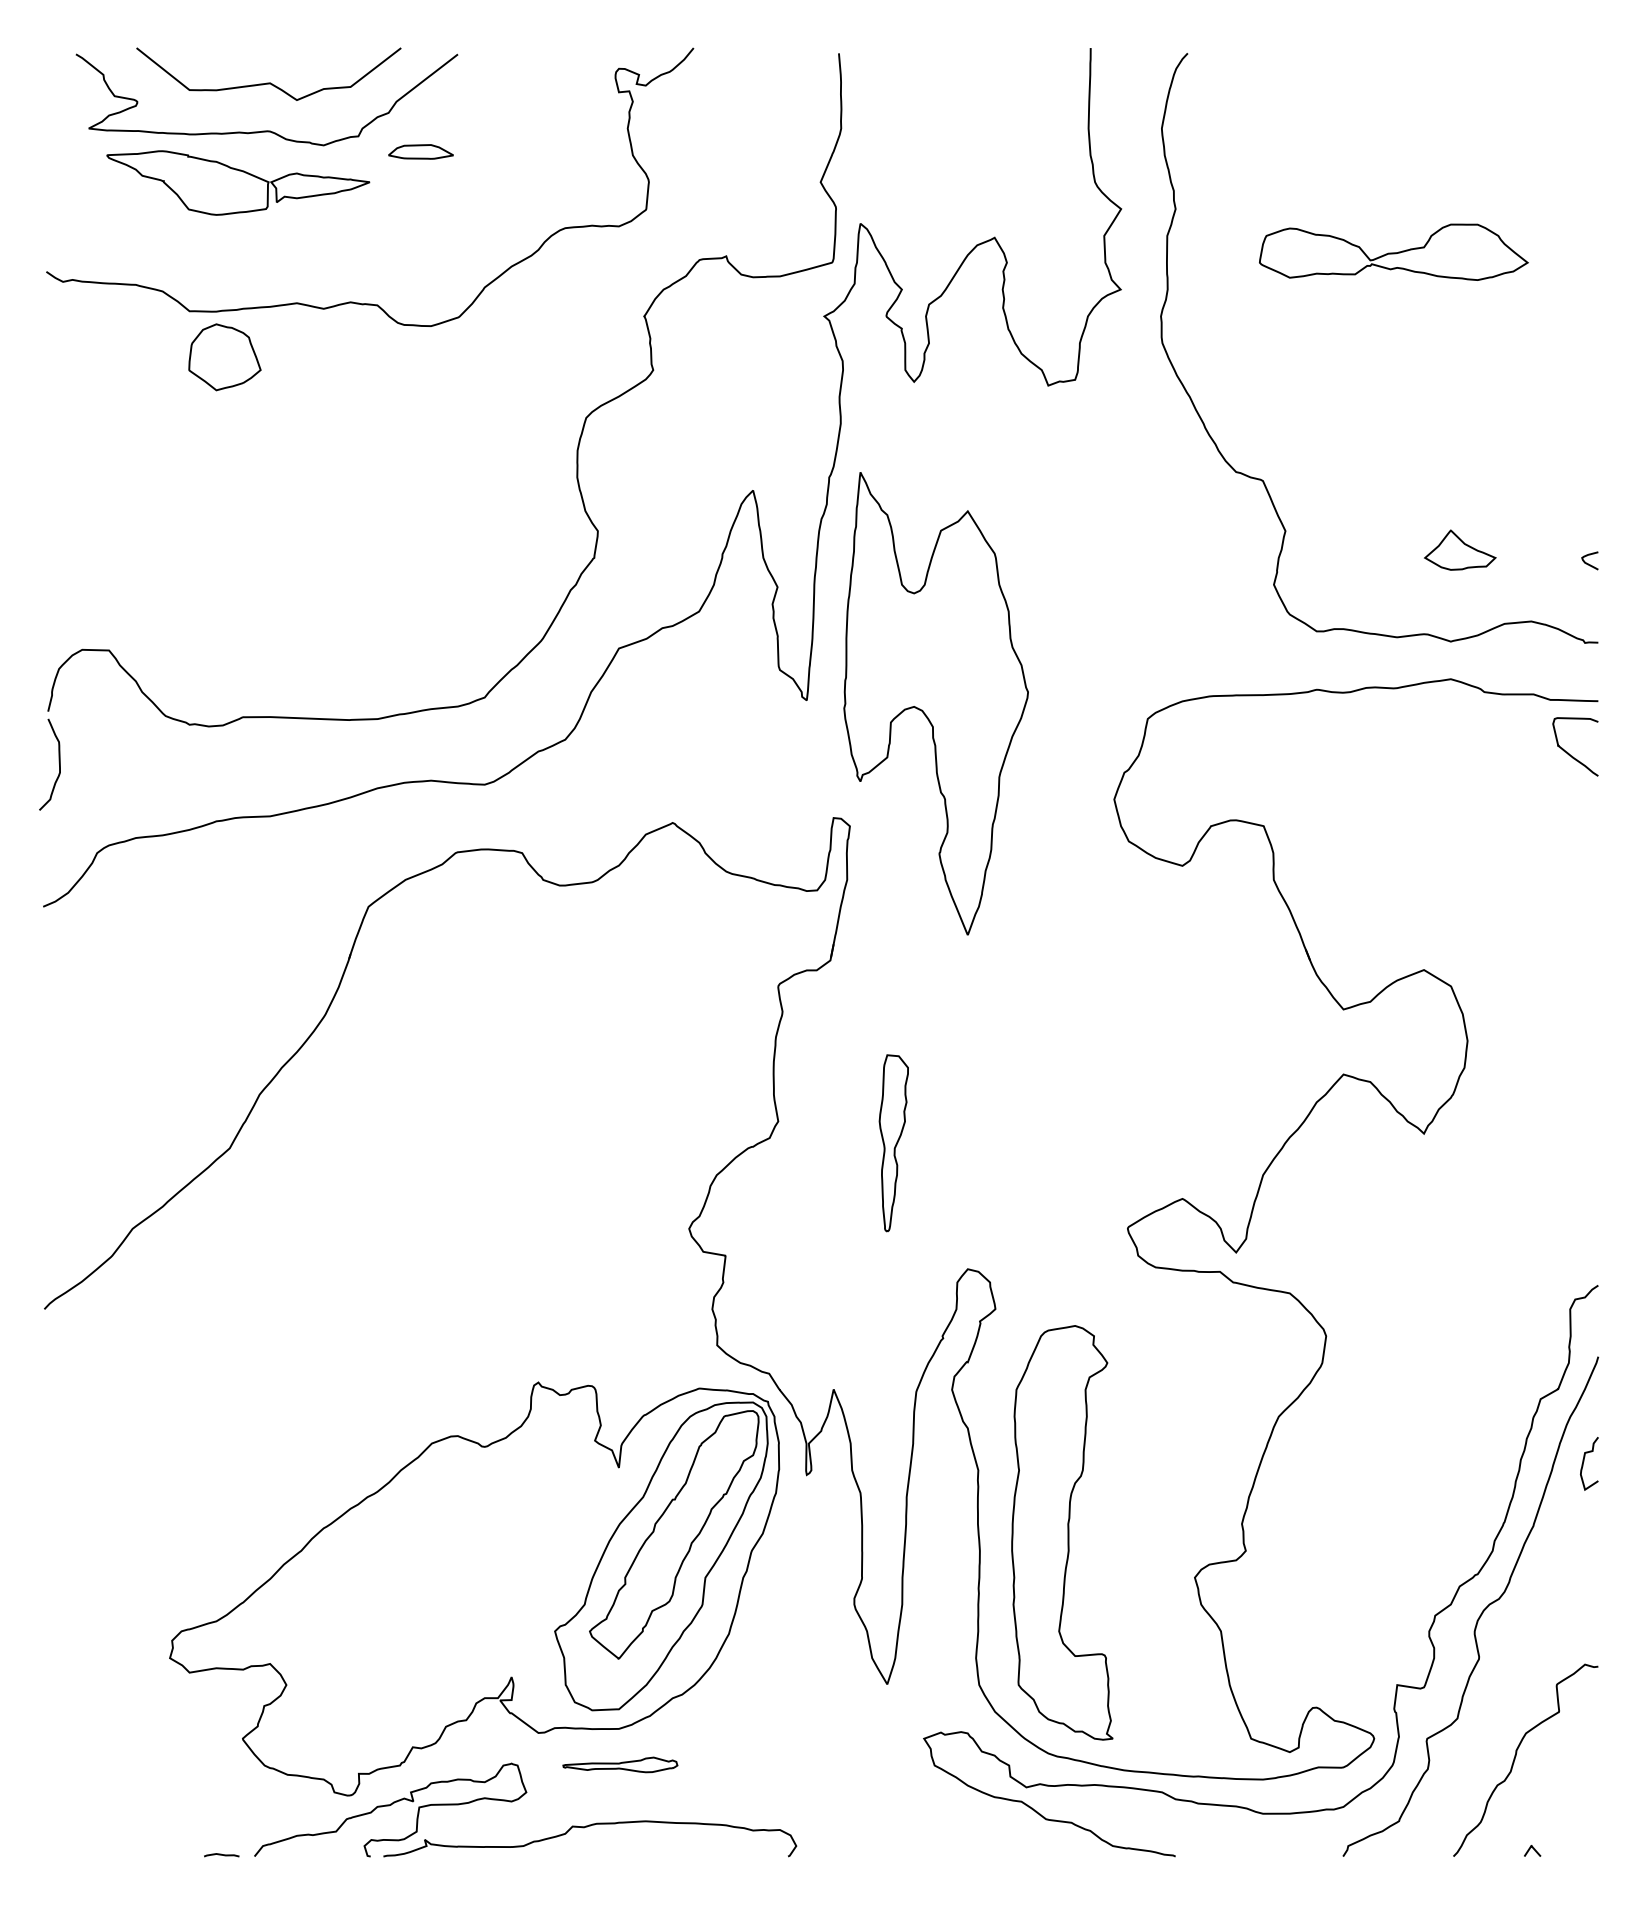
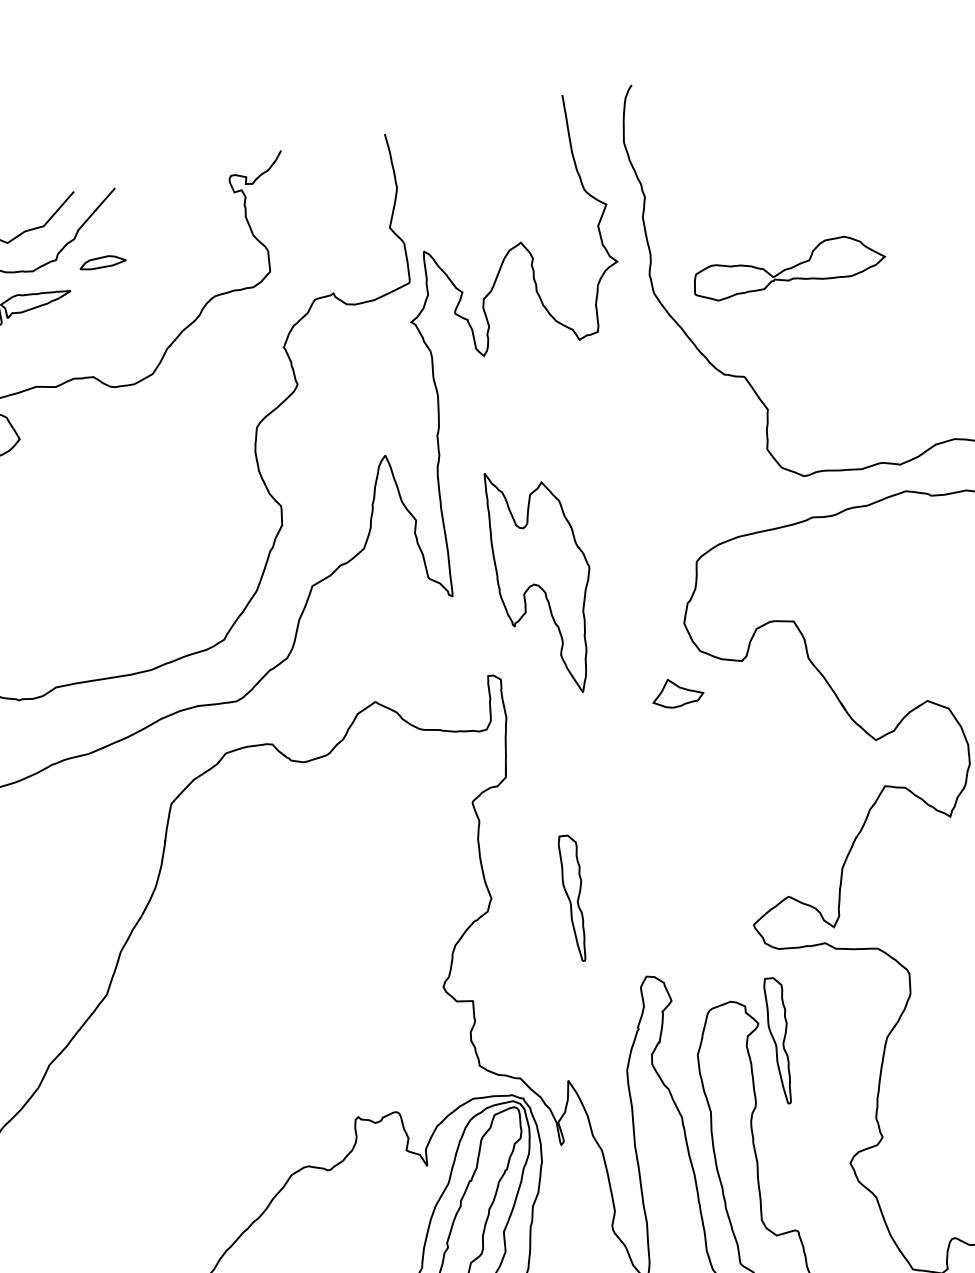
part: (1393, 251) -> (788, 267), moved
part: (1460, 549) -> (677, 691), moved
part: (935, 703) -> (544, 580), size x0.7
part: (1134, 1392) -> (781, 1040), added

